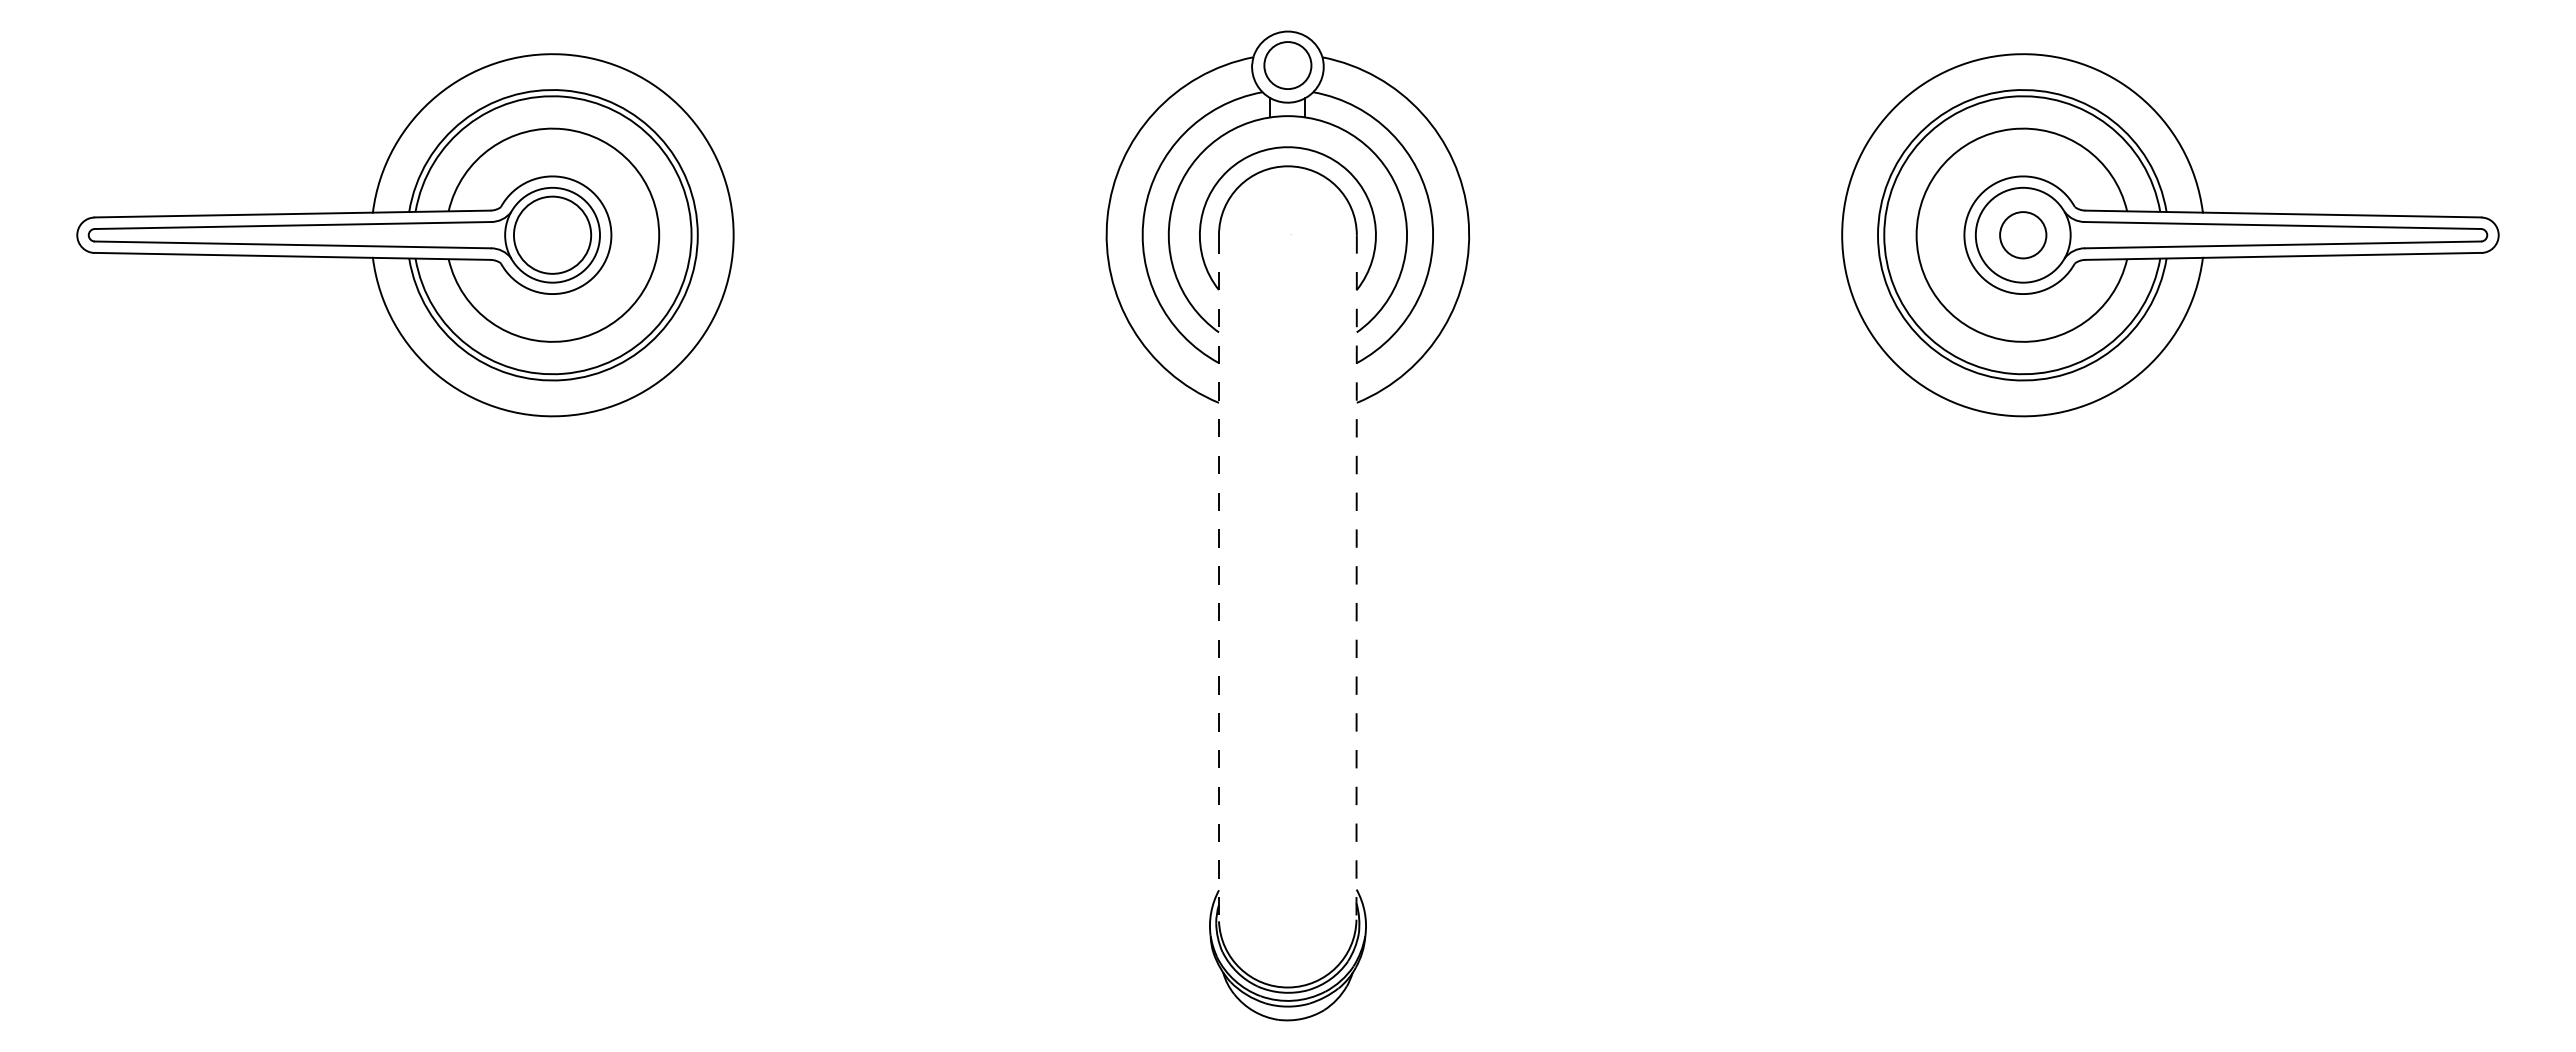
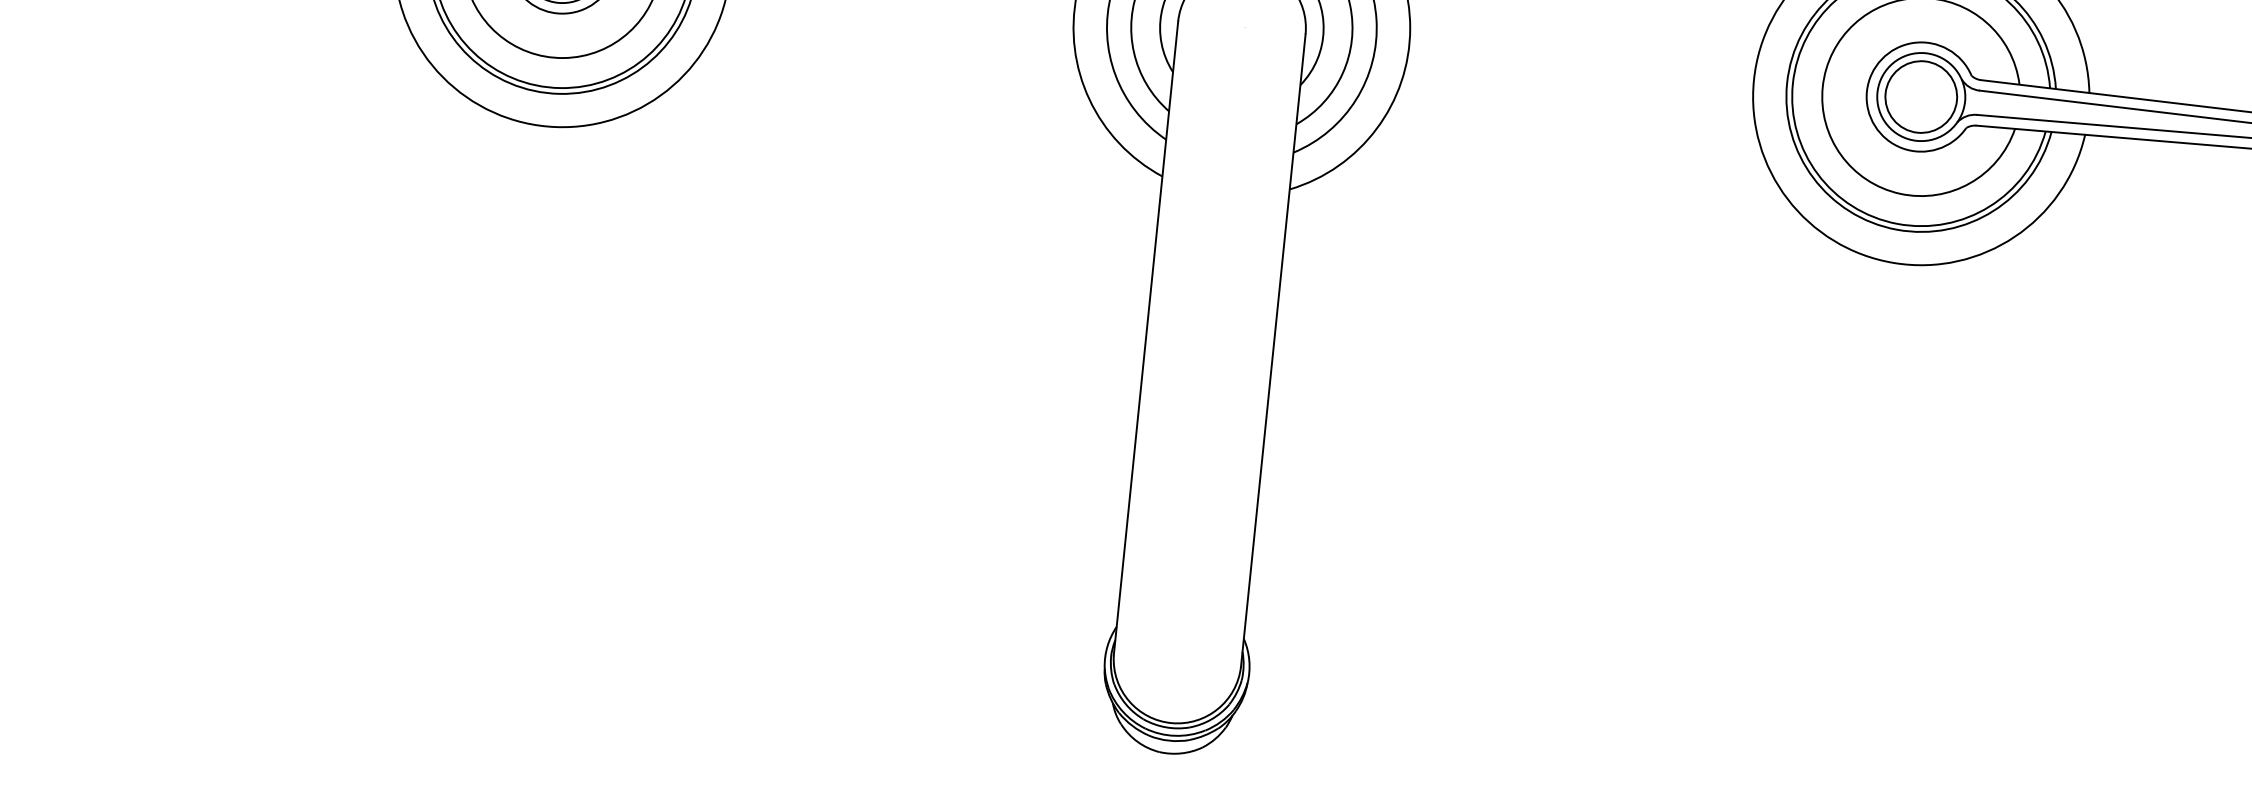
circle: (2022, 234) -> (1920, 96), size x1.67
line: (1218, 578) -> (1145, 338), dashed -> solid
line: (1356, 578) -> (1273, 351), dashed -> solid

